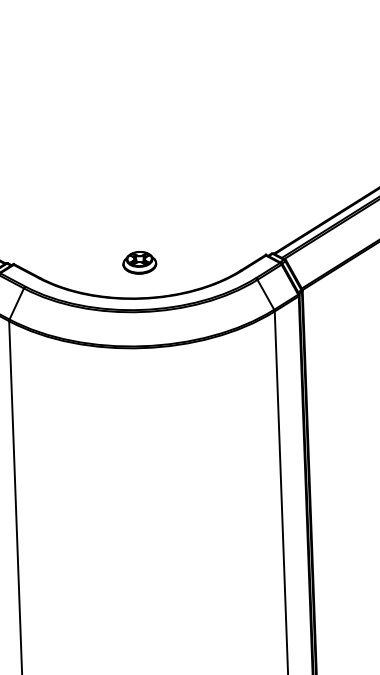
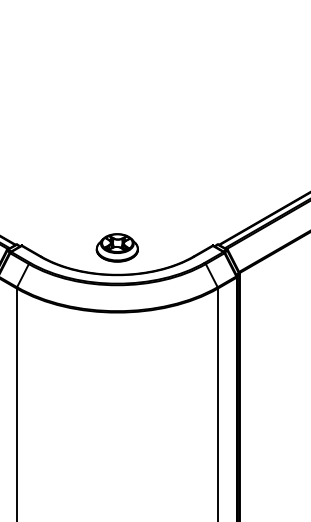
part: (138, 262) -> (116, 247), size x1.67

